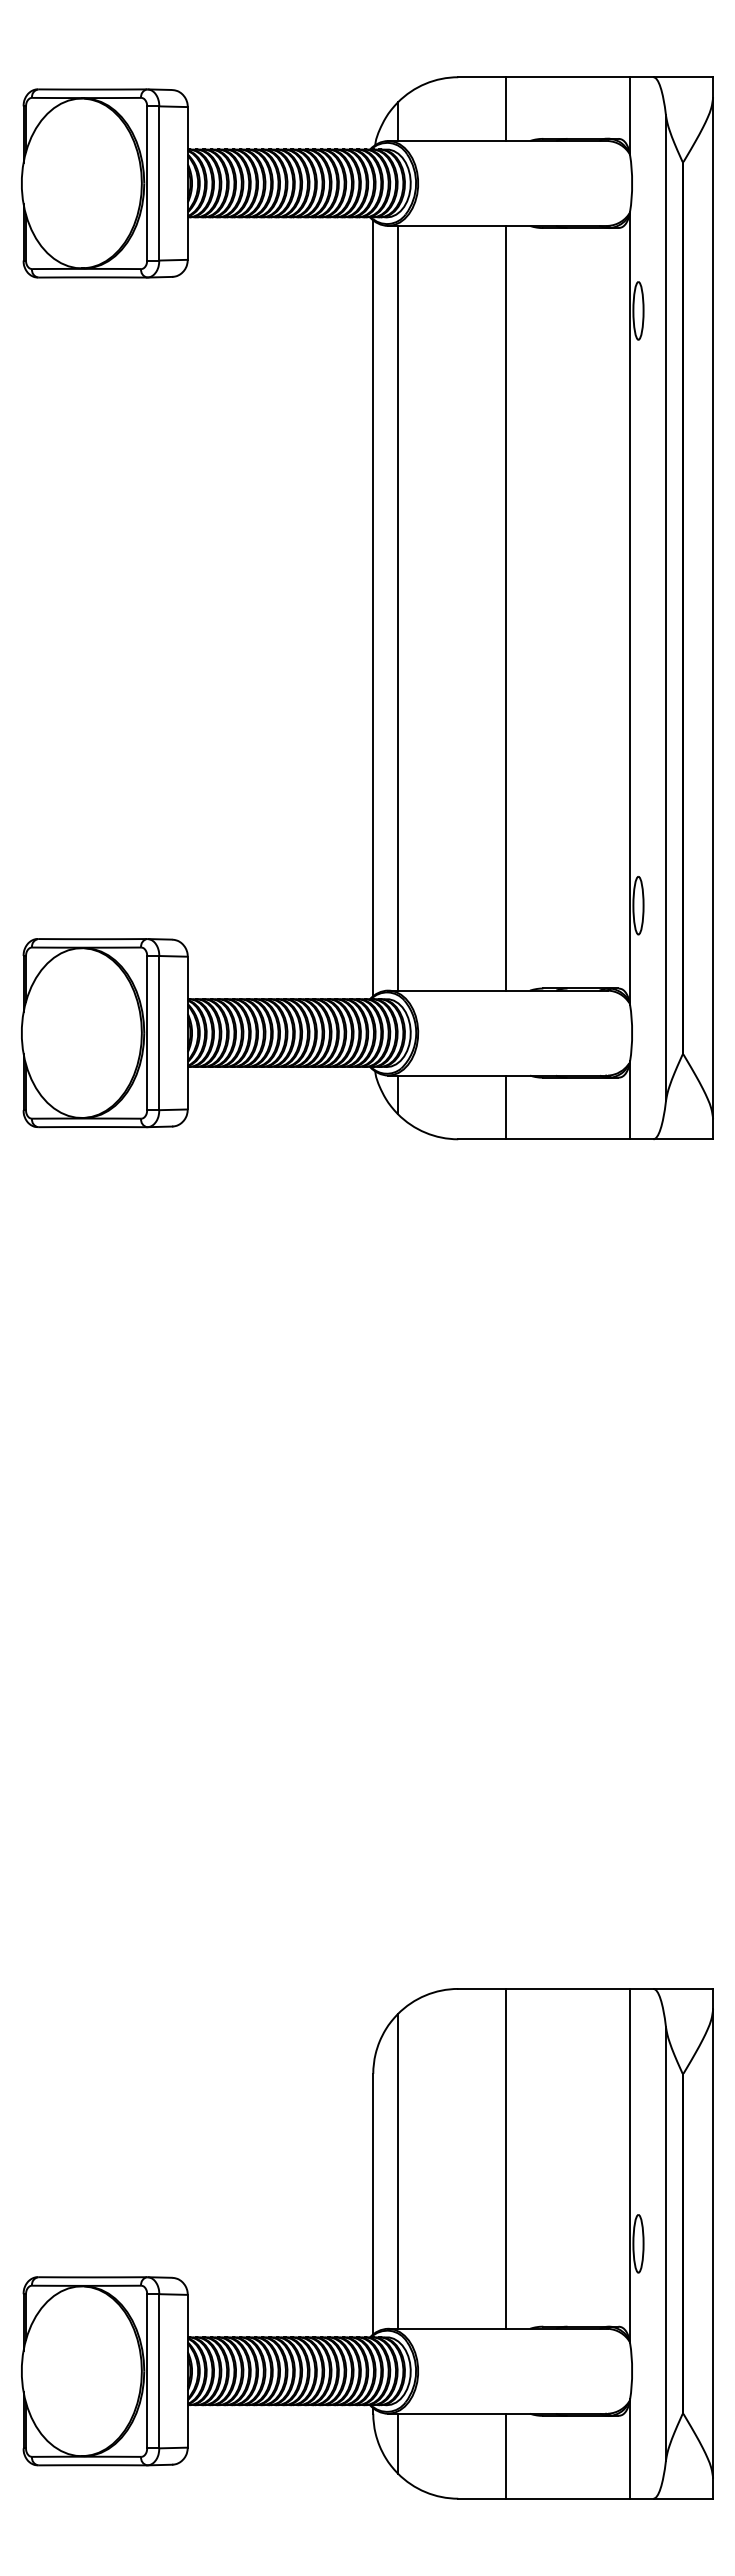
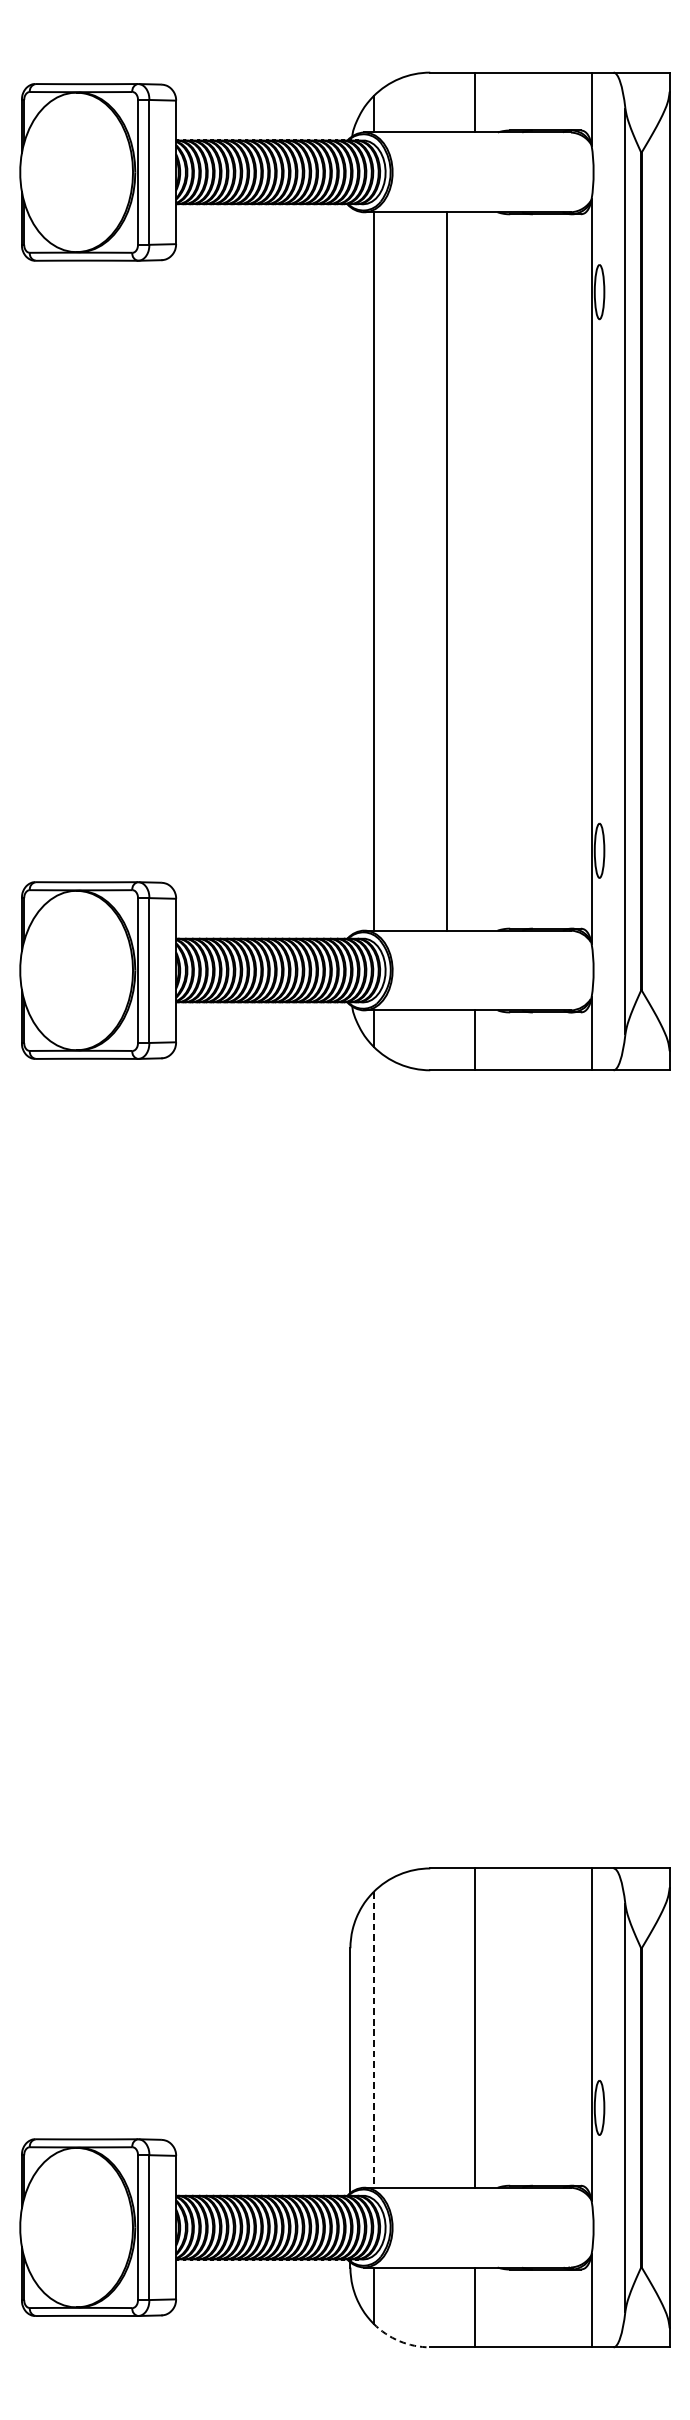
line: (506, 607) -> (447, 570), moved
line: (373, 608) -> (350, 571), removed
line: (397, 2171) -> (373, 2039), solid -> dashed
arc: (425, 2492) -> (399, 2341), solid -> dashed

